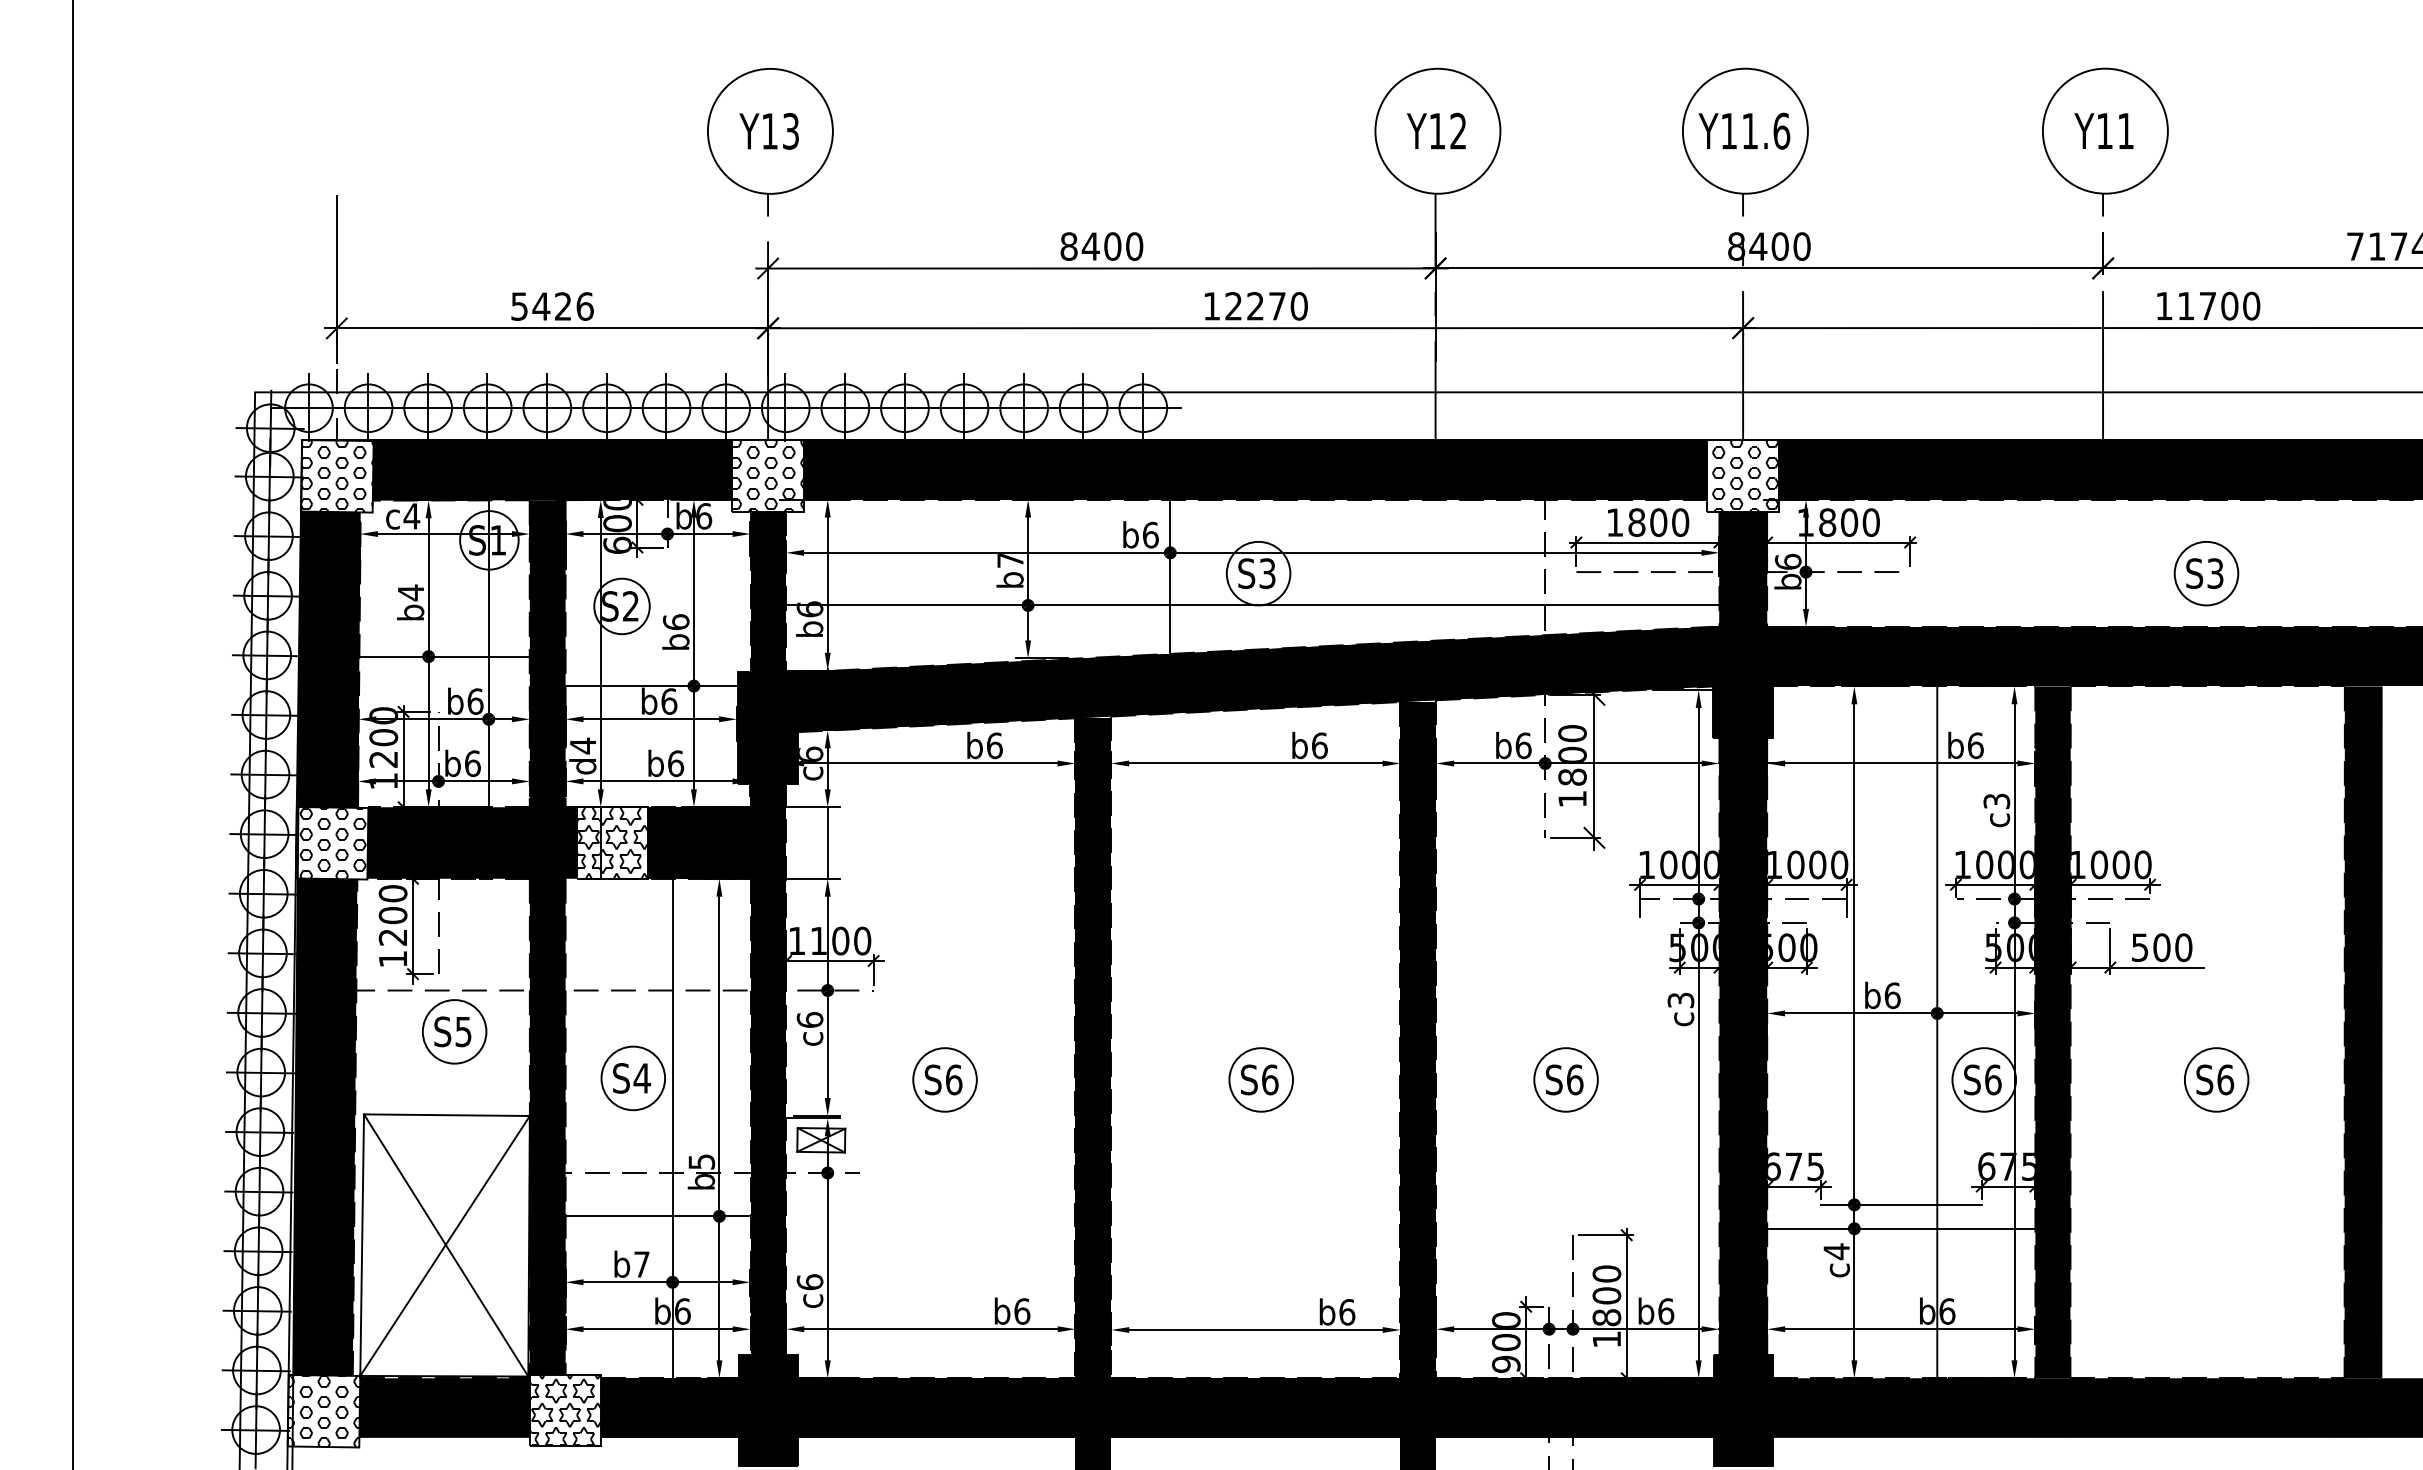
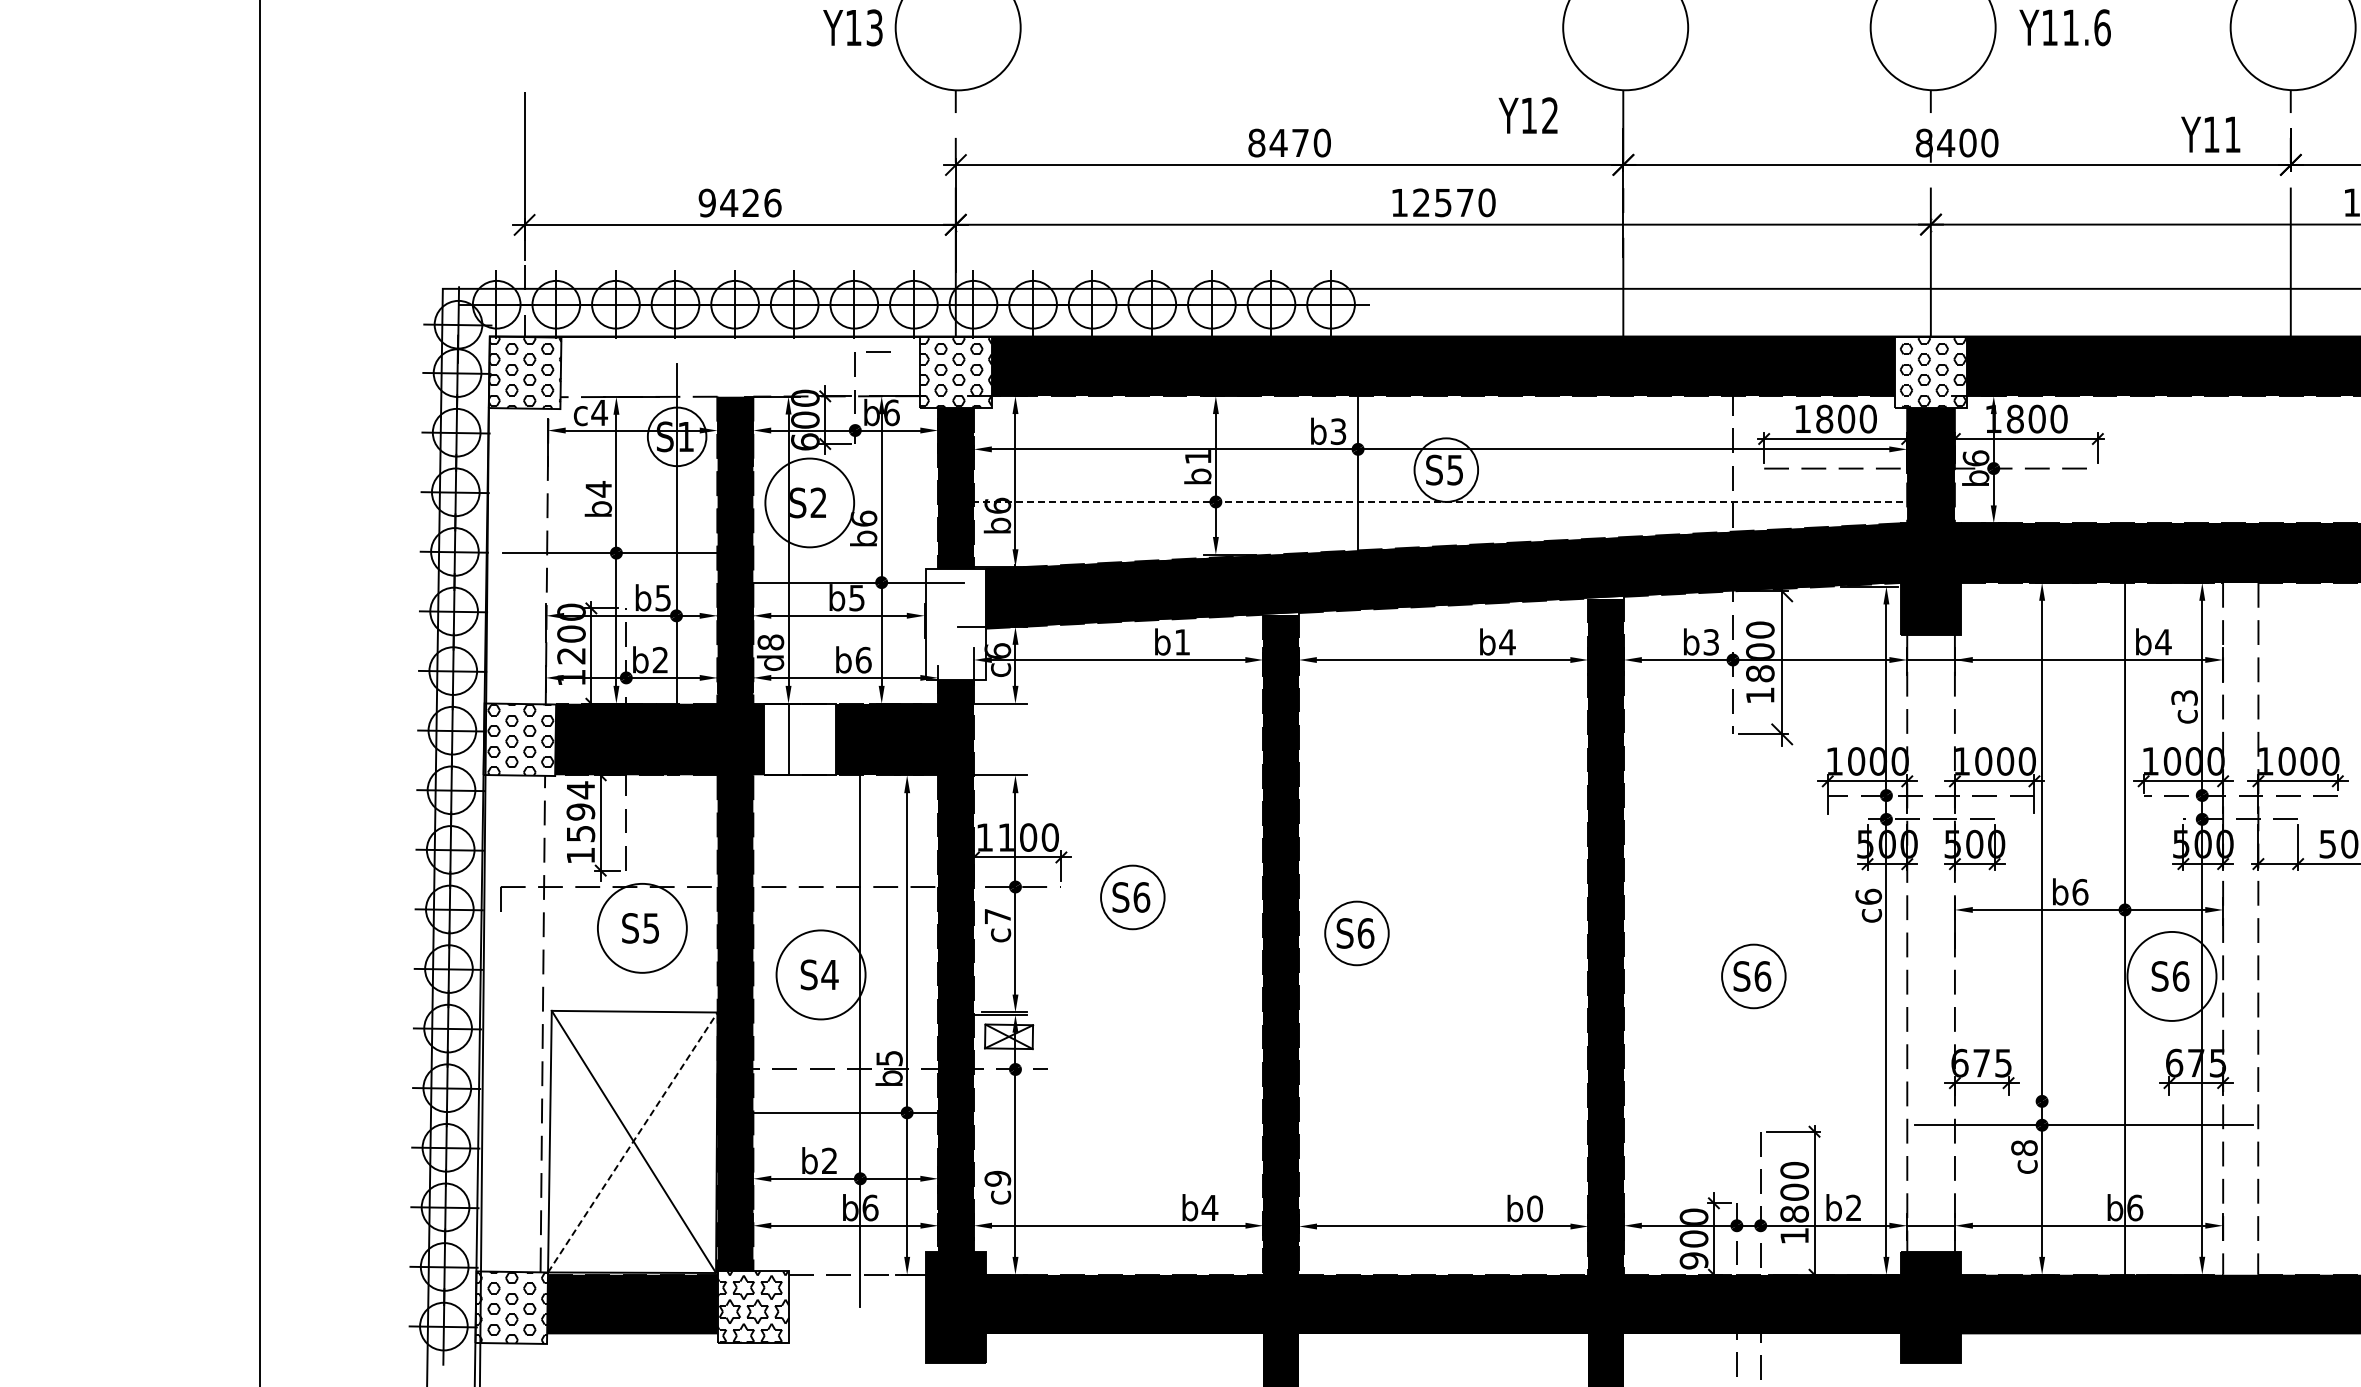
text: (1436, 130) -> (1528, 115), moved
text: (1744, 130) -> (2065, 27), moved
text: (2103, 130) -> (2210, 134), moved
text: (768, 131) -> (852, 28), moved
text: (1112, 246) -> (1300, 143), 8400 -> 8470
text: (519, 306) -> (707, 203), 5426 -> 9426
text: (1255, 306) -> (1443, 203), 12270 -> 12570
fill: (550, 470) -> (738, 367), removed
text: (1150, 534) -> (1338, 431), b6 -> b3
text: (1010, 560) -> (1198, 457), b7 -> b1
text: (1267, 573) -> (1455, 470), S3 -> S5
line: (1257, 605) -> (1445, 502), solid -> dashed
circle: (621, 606) -> (809, 503), size x1.6
fill: (329, 659) -> (517, 556), removed
text: (475, 701) -> (663, 598), b6 -> b5
text: (669, 701) -> (857, 598), b6 -> b5
fill: (767, 727) -> (955, 624), removed
text: (582, 745) -> (770, 642), d4 -> d8
text: (994, 745) -> (1182, 642), b6 -> b1
text: (1319, 745) -> (1507, 642), b6 -> b4
text: (1523, 745) -> (1711, 642), b6 -> b3
text: (1975, 745) -> (2163, 642), b6 -> b4
text: (472, 763) -> (660, 660), b6 -> b2
hatch: (612, 842) -> (800, 739), removed
line: (827, 842) -> (1015, 739), removed
text: (392, 914) -> (580, 811), 1200 -> 1594
text: (1680, 1000) -> (1868, 897), c3 -> c6
text: (809, 1019) -> (997, 916), c6 -> c7
circle: (454, 1031) -> (642, 928), size x1.4
fill: (2052, 1032) -> (2240, 929), removed
fill: (1743, 1046) -> (1931, 943), removed
circle: (633, 1078) -> (821, 975), size x1.4
part: (944, 1079) -> (1132, 897), moved
part: (1260, 1079) -> (1356, 933), moved
circle: (1984, 1079) -> (2172, 976), size x1.4
fill: (325, 1126) -> (513, 1023), removed
line: (1900, 1204) -> (2088, 1101), removed
line: (445, 1245) -> (633, 1142), solid -> dashed
text: (1836, 1251) -> (2024, 1148), c4 -> c8
text: (641, 1264) -> (829, 1161), b7 -> b2
text: (809, 1282) -> (997, 1179), c6 -> c9
text: (1021, 1311) -> (1209, 1208), b6 -> b4
text: (1666, 1311) -> (1854, 1208), b6 -> b2
text: (1347, 1312) -> (1535, 1209), b6 -> b0
fill: (669, 1407) -> (857, 1304), removed

